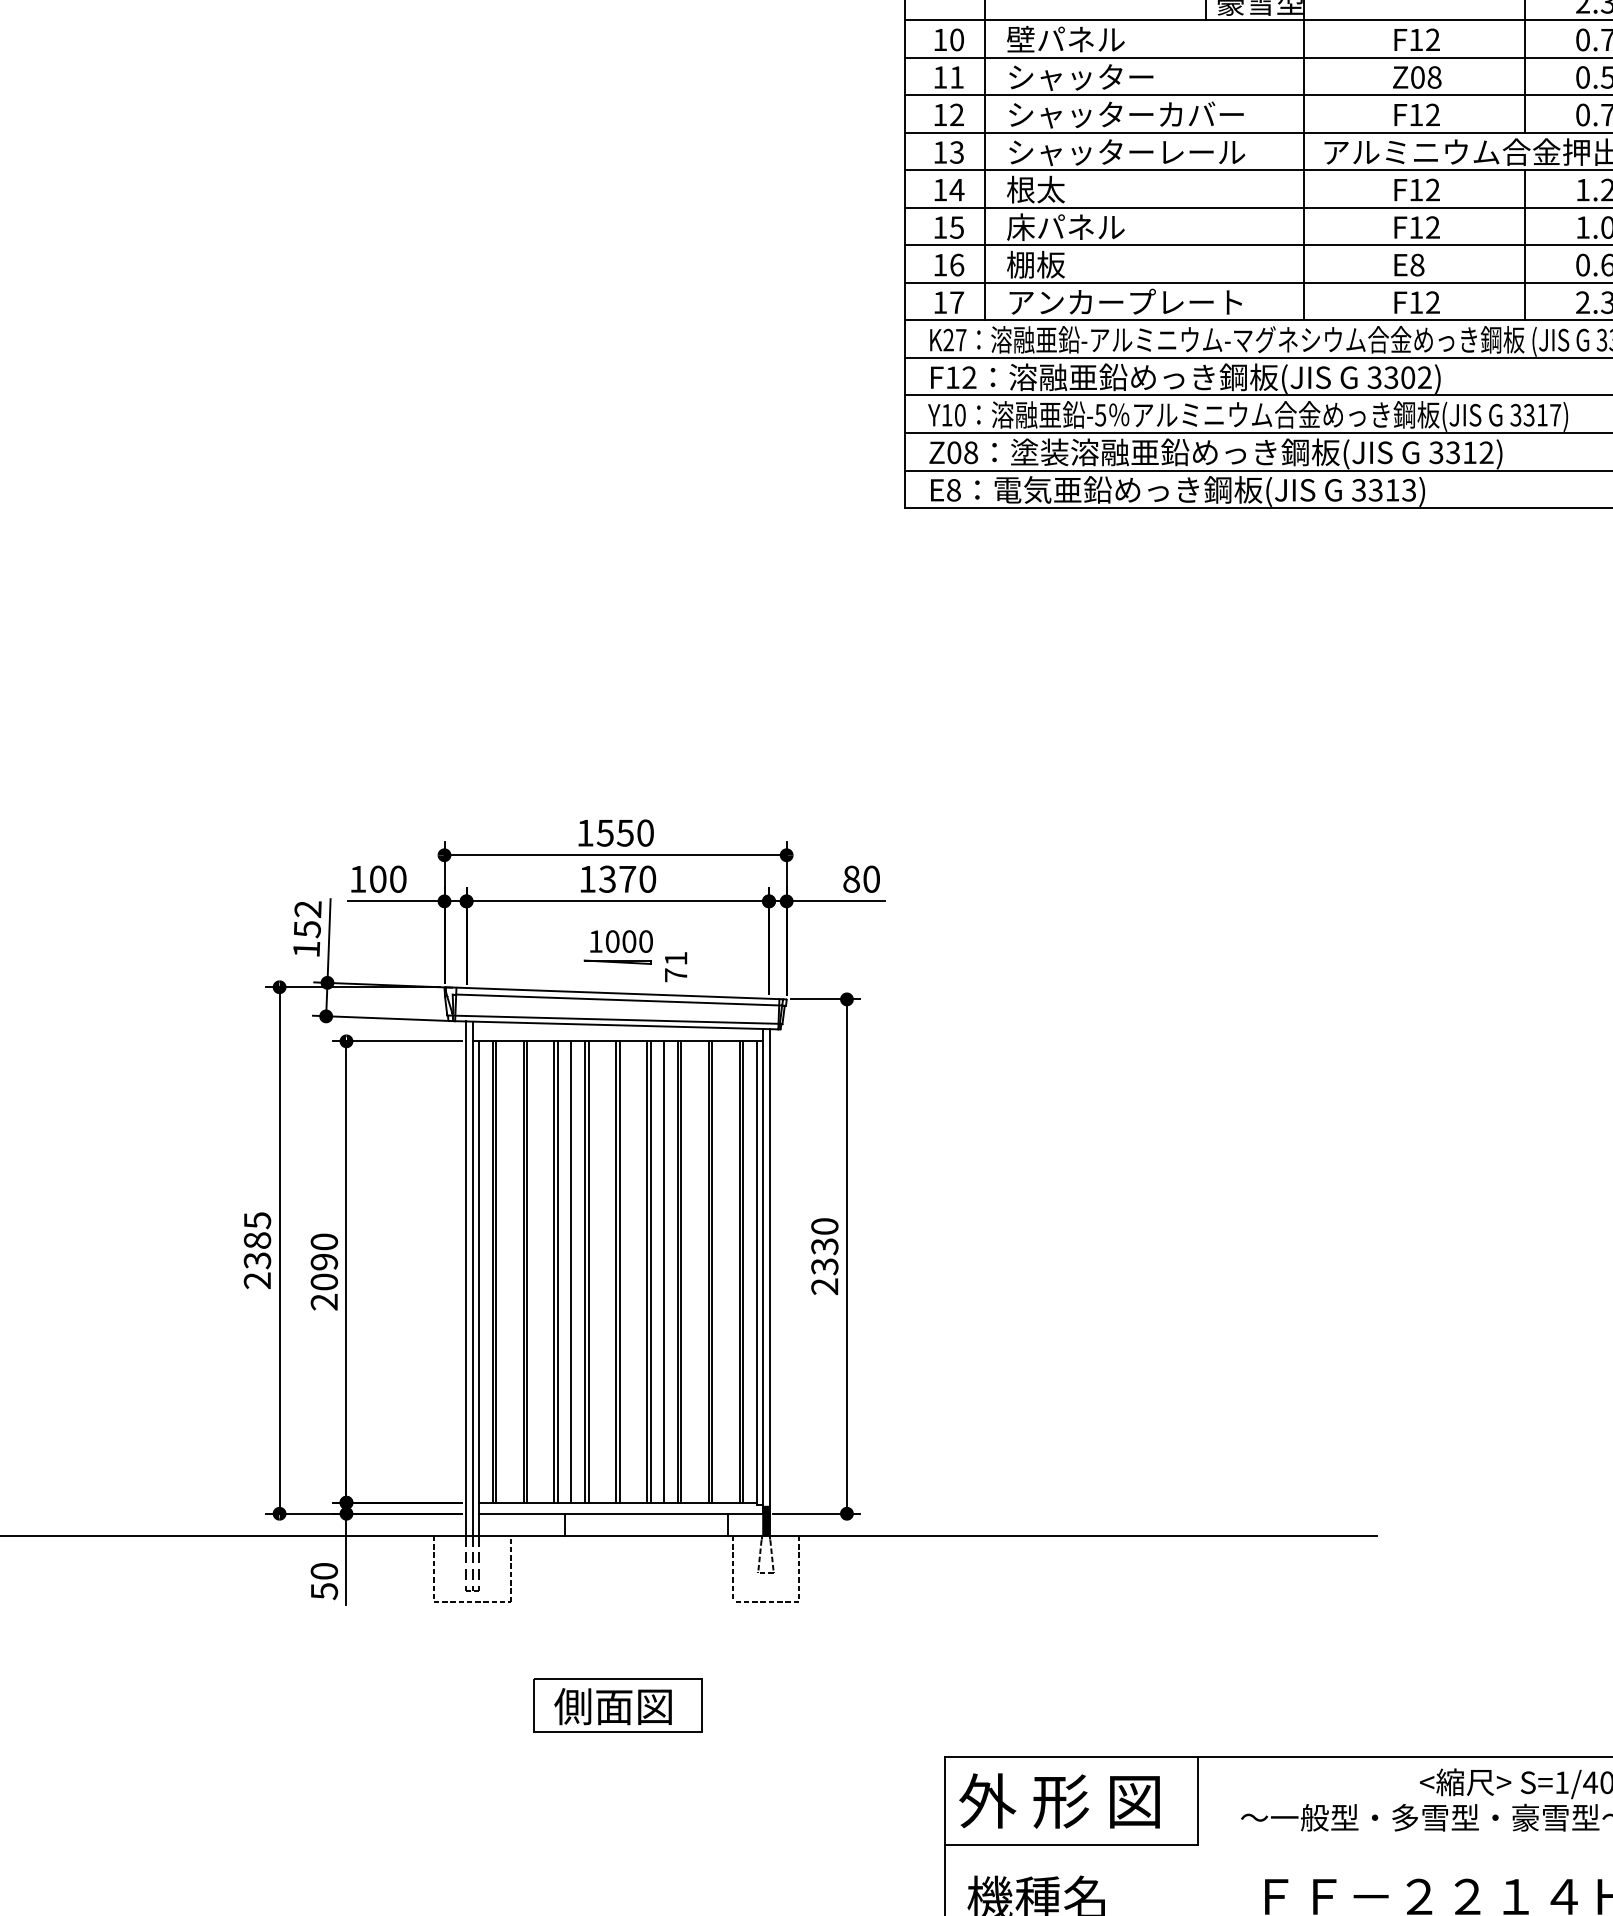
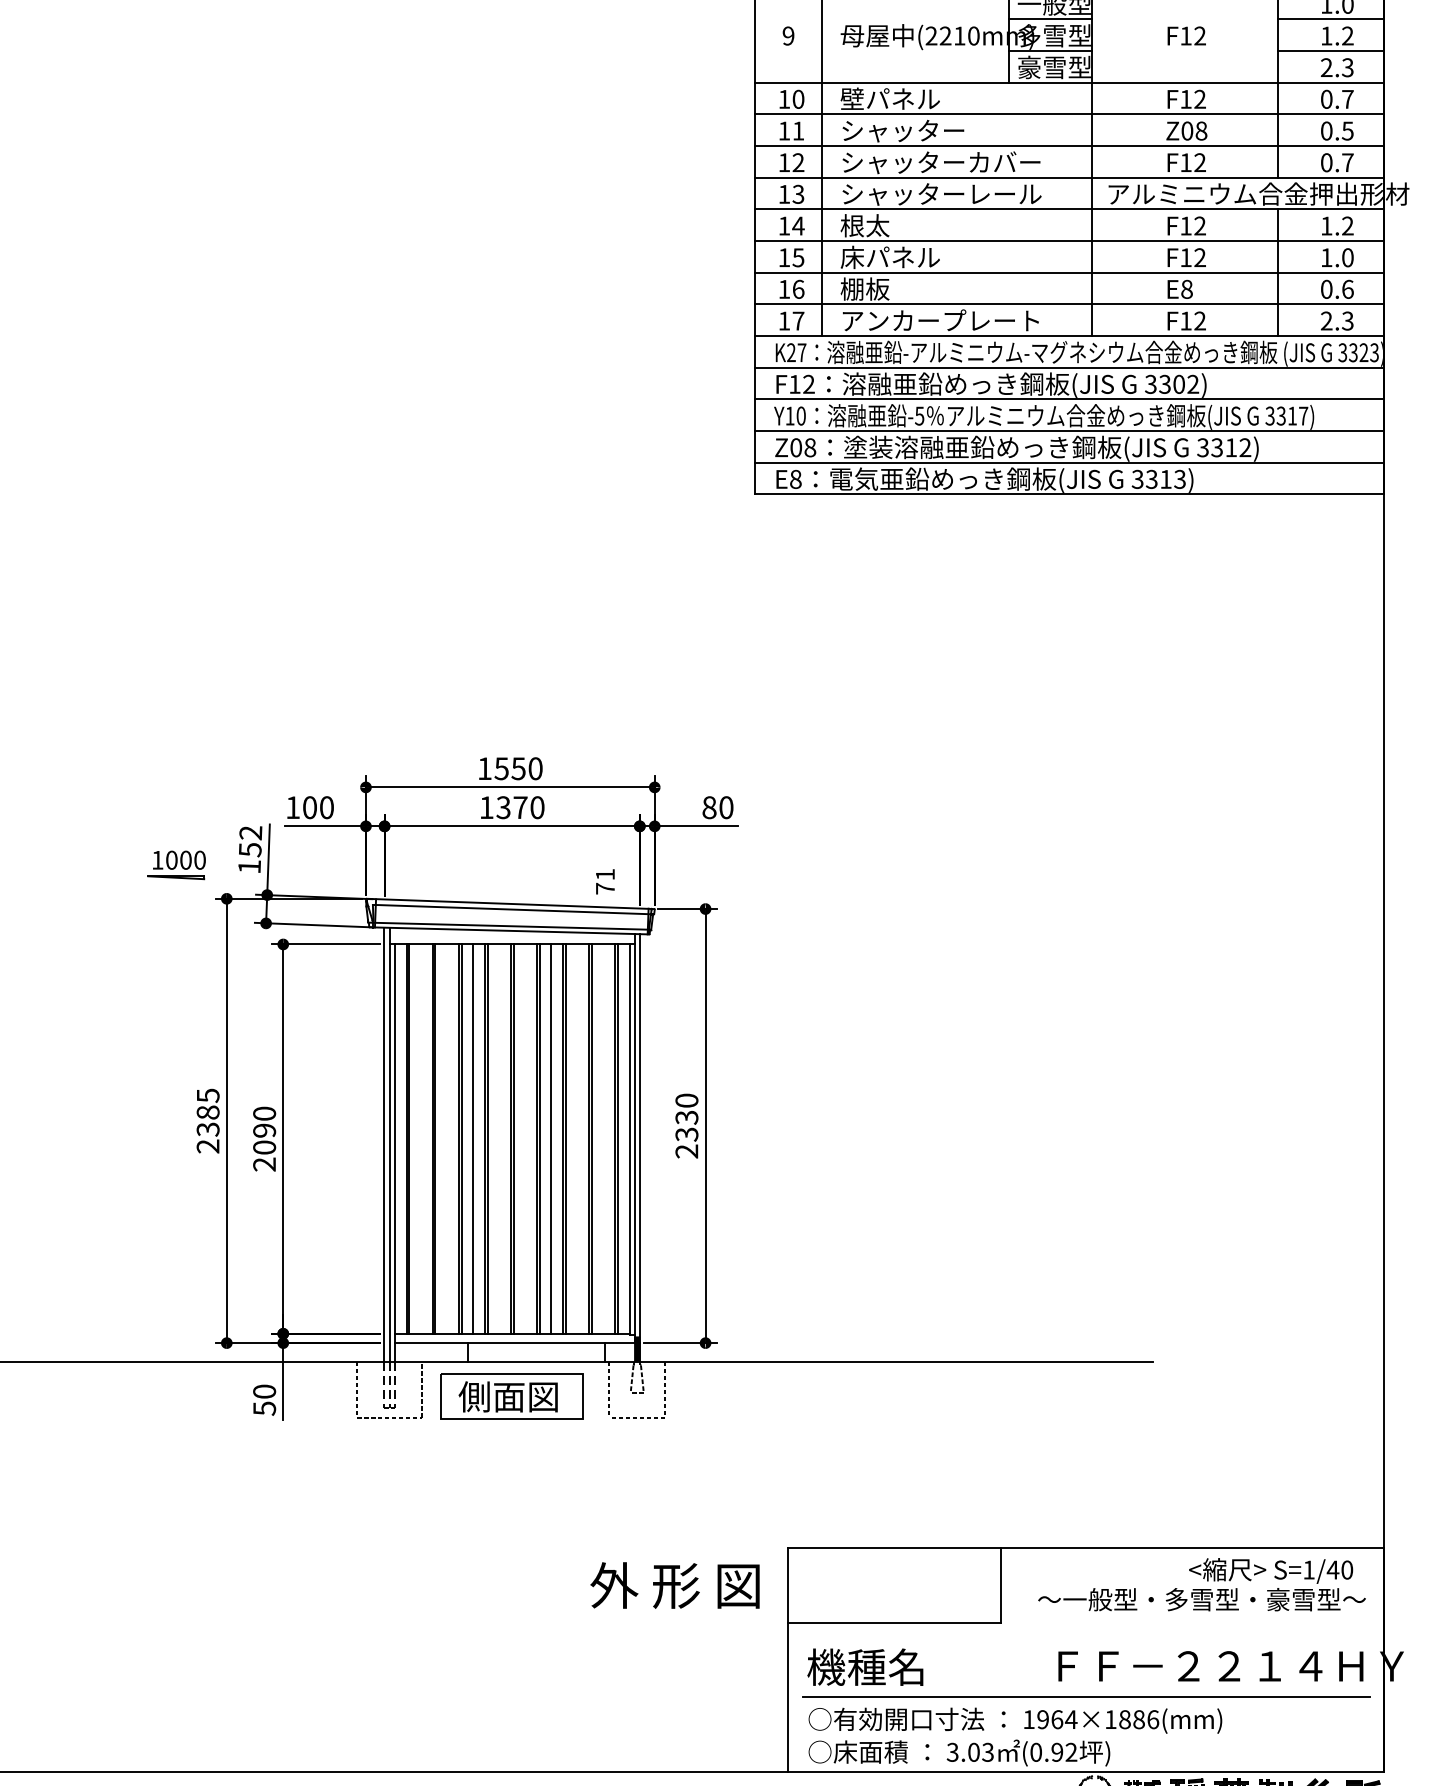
part: (618, 947) -> (176, 865), moved
text: (676, 966) -> (605, 881), moved
part: (616, 1706) -> (511, 1396), moved
text: (1058, 1800) -> (674, 1585), moved

